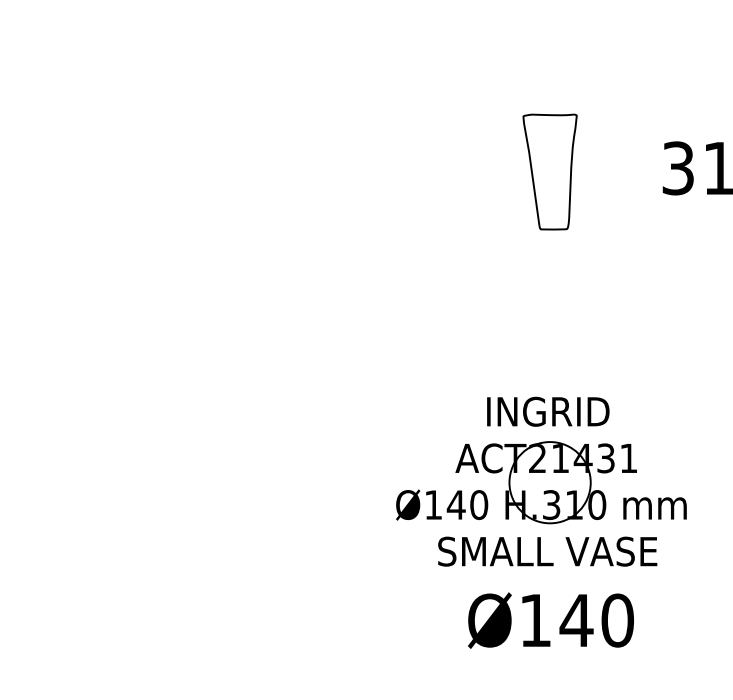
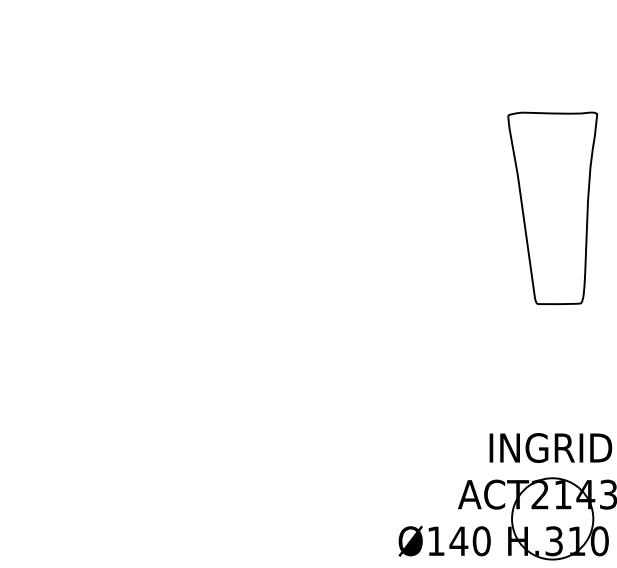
part: (549, 171) -> (552, 207), size x1.67

